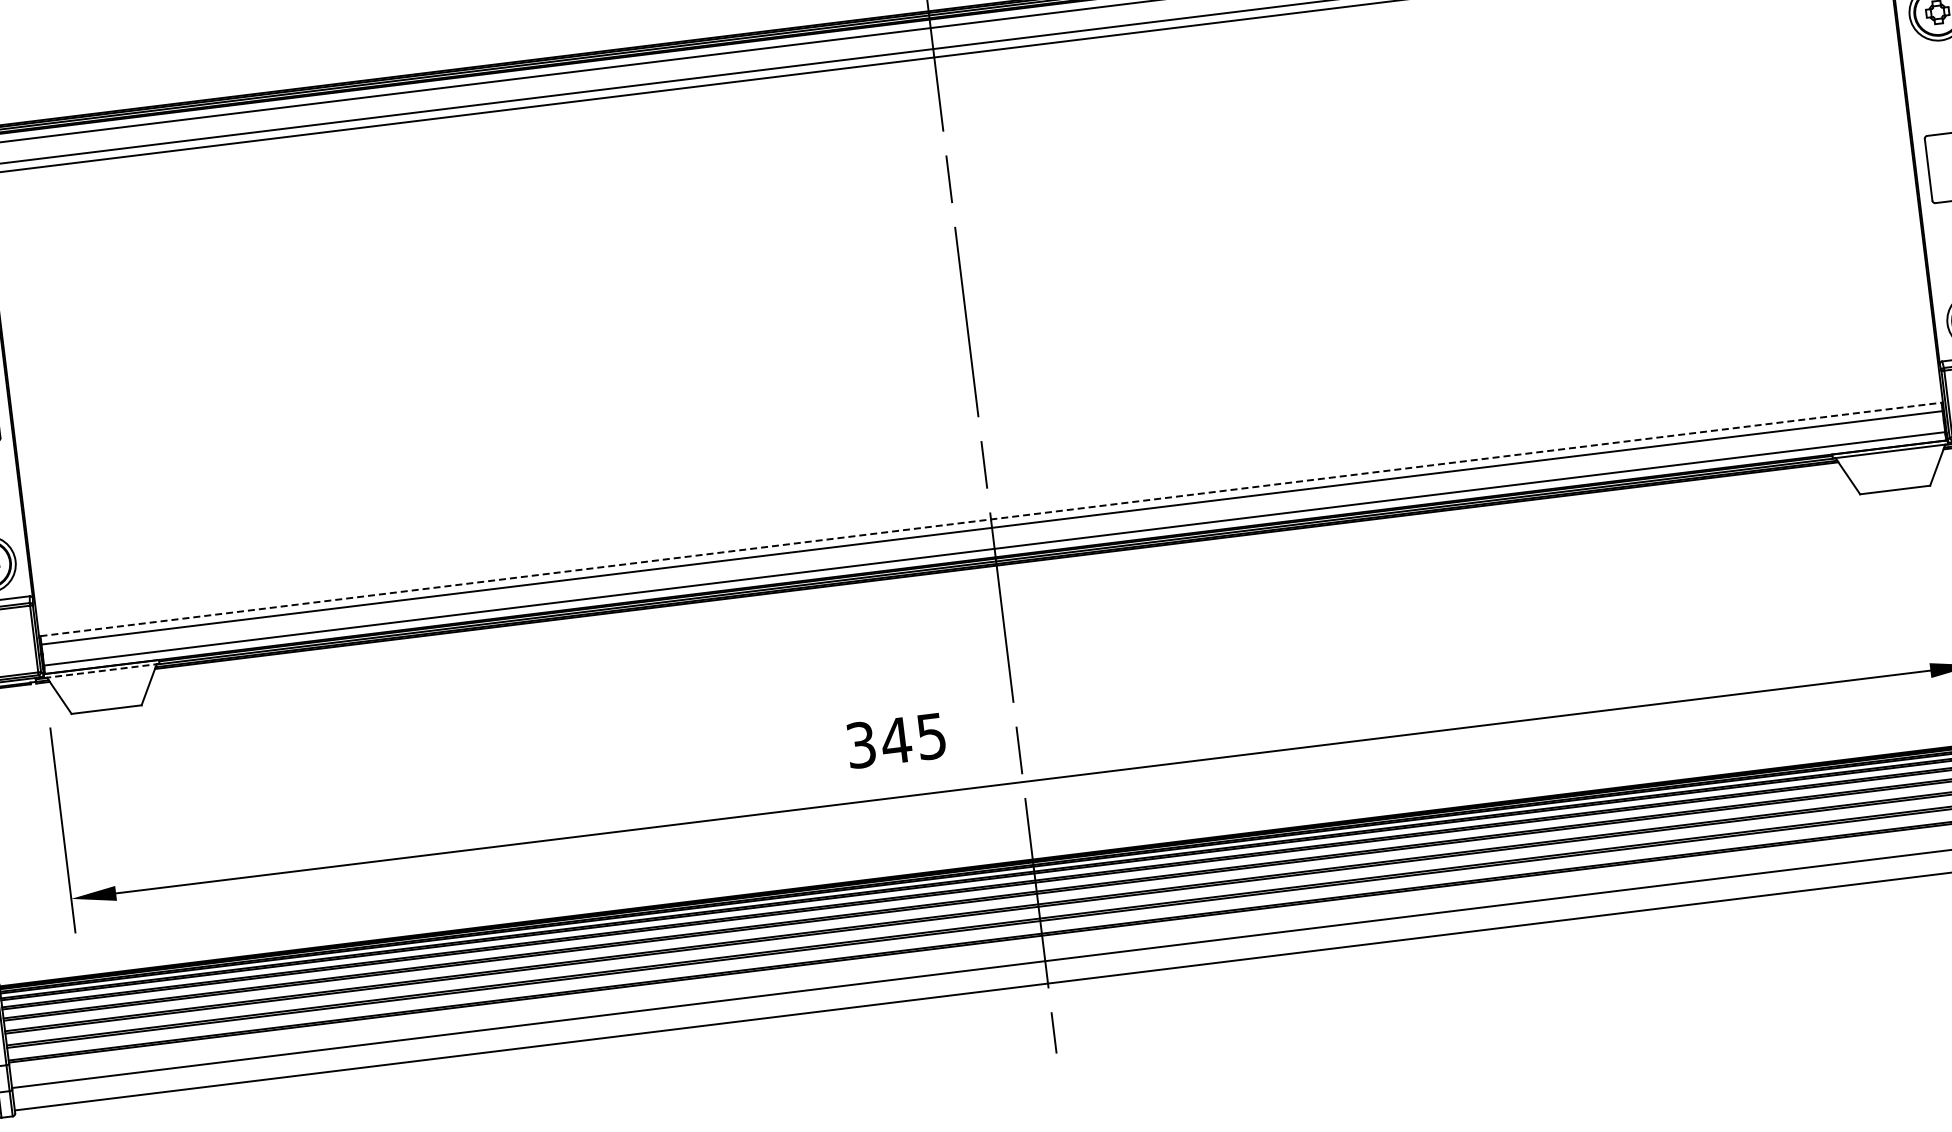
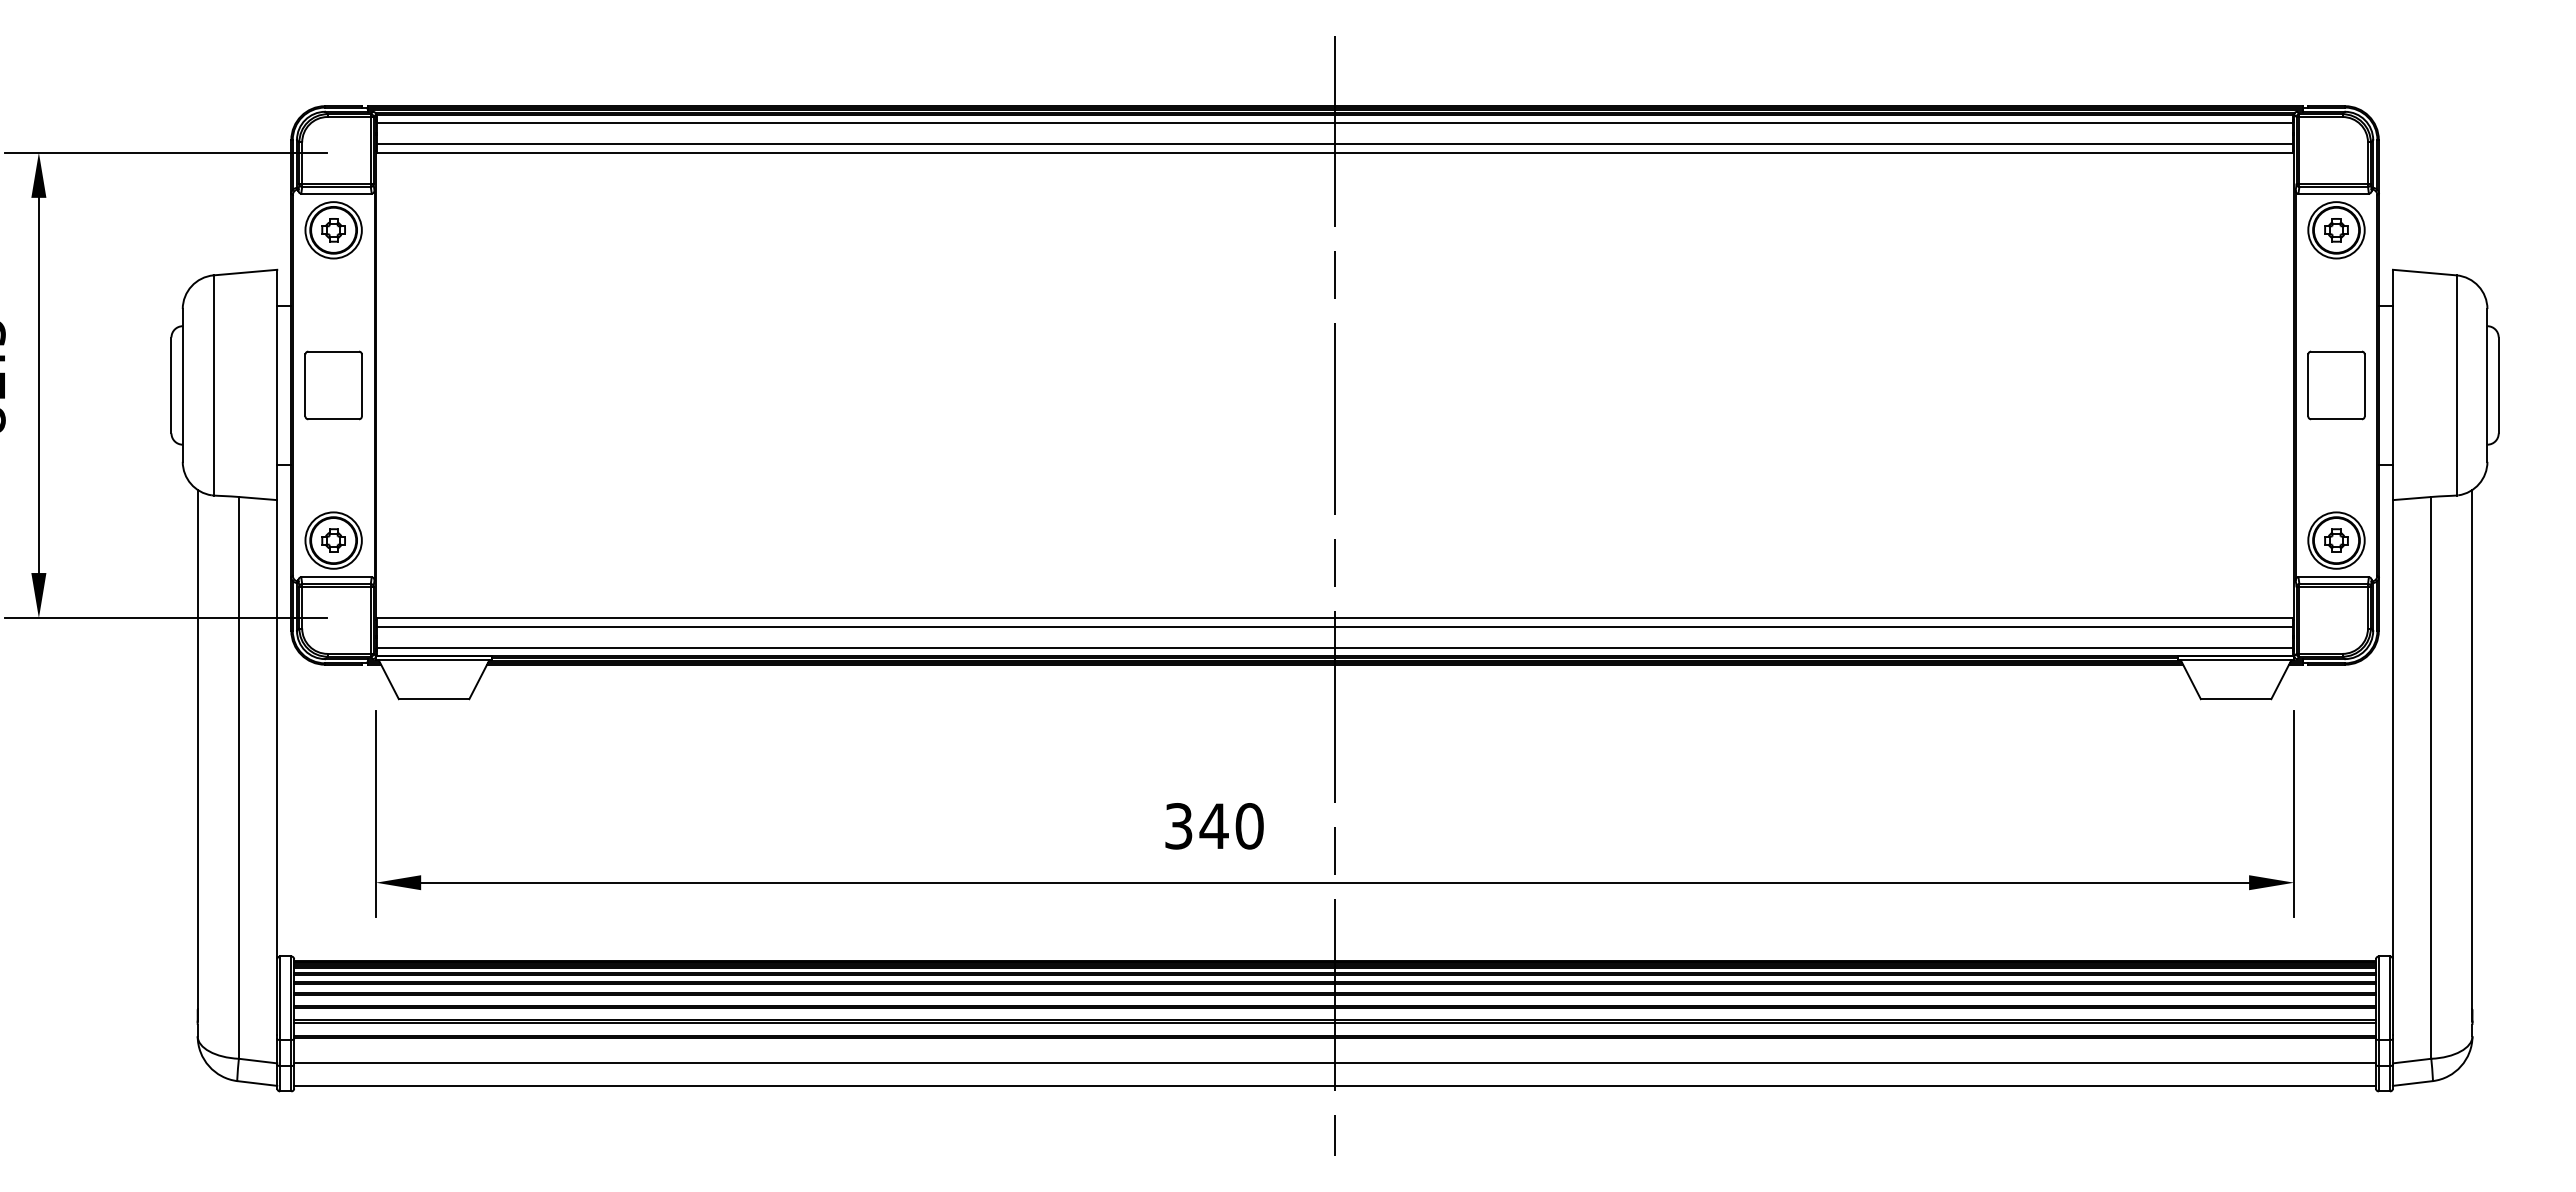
line: (991, 519) -> (1335, 618), dashed -> solid
line: (102, 671) -> (434, 660), dashed -> solid
text: (931, 736) -> (1249, 826), 345 -> 340

